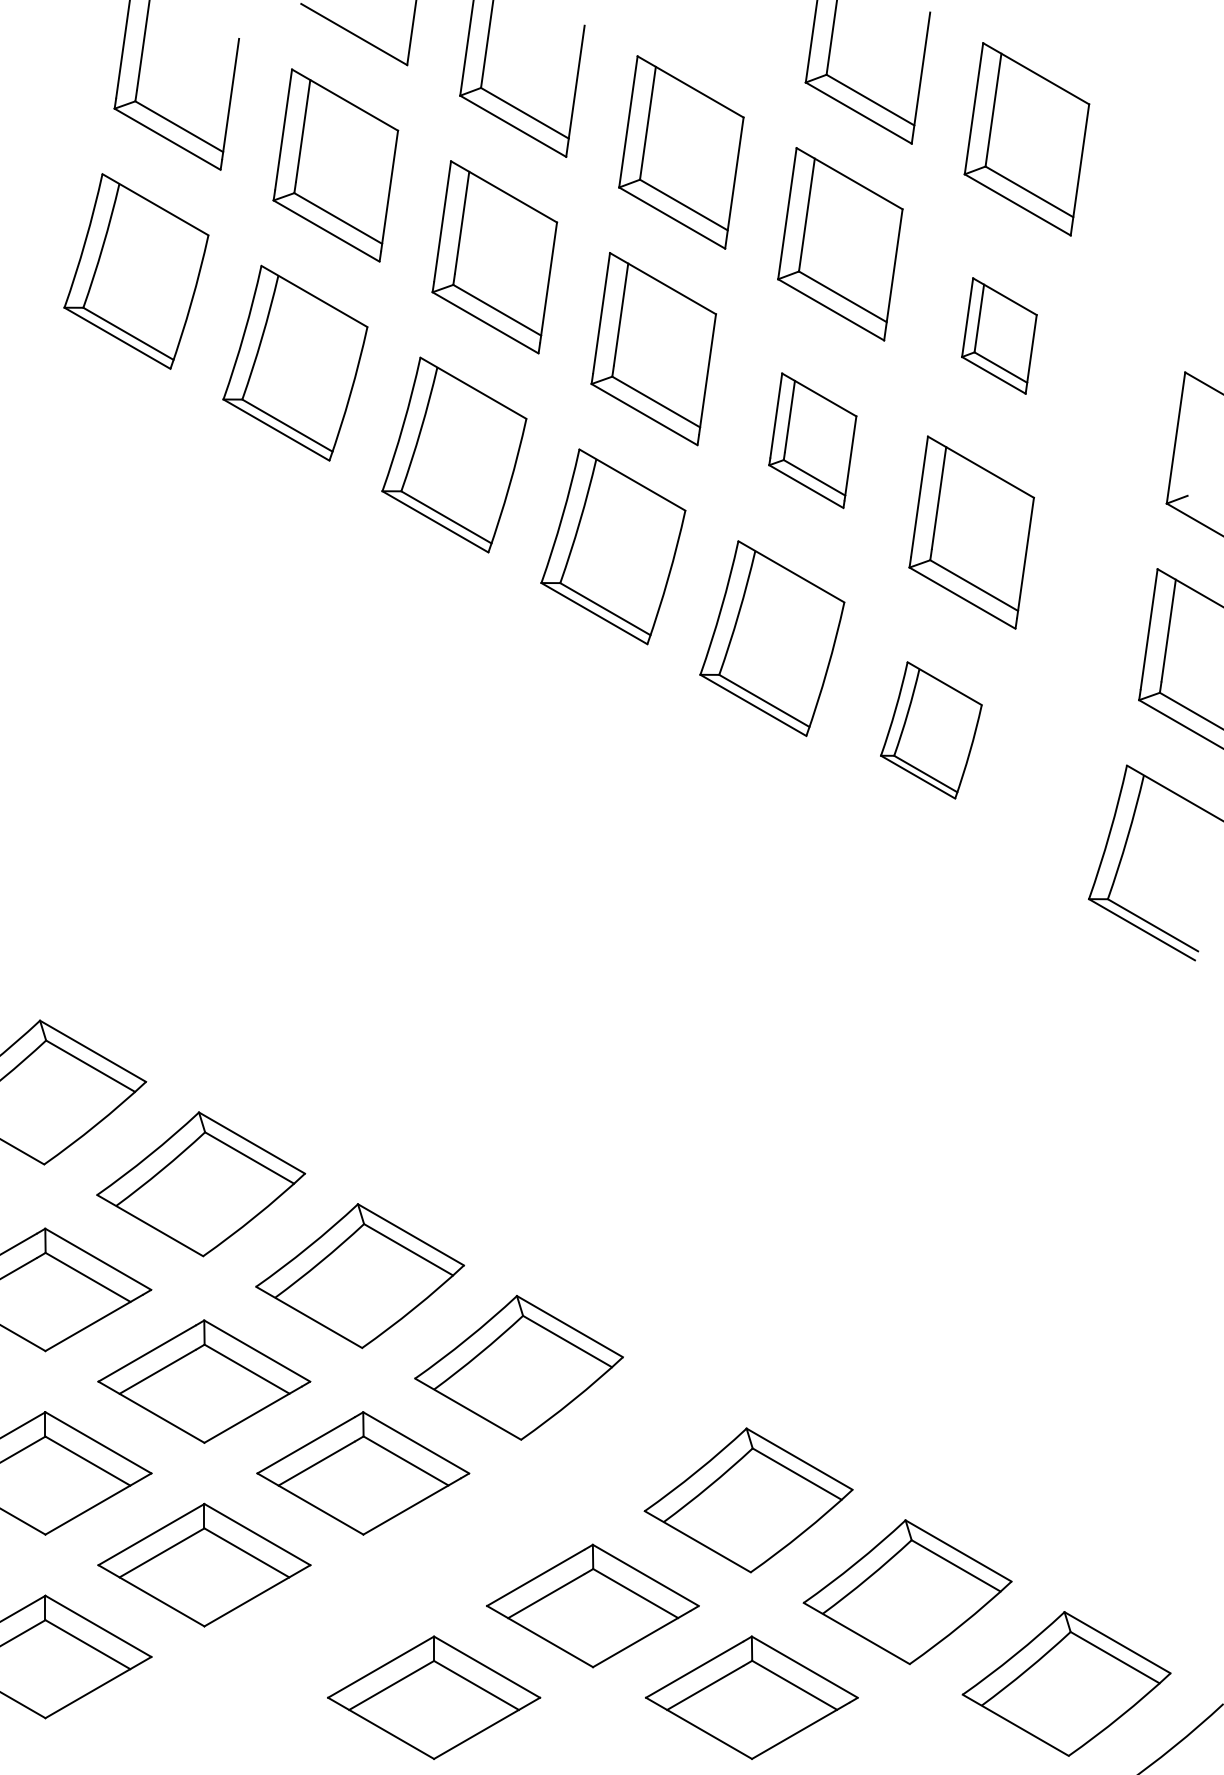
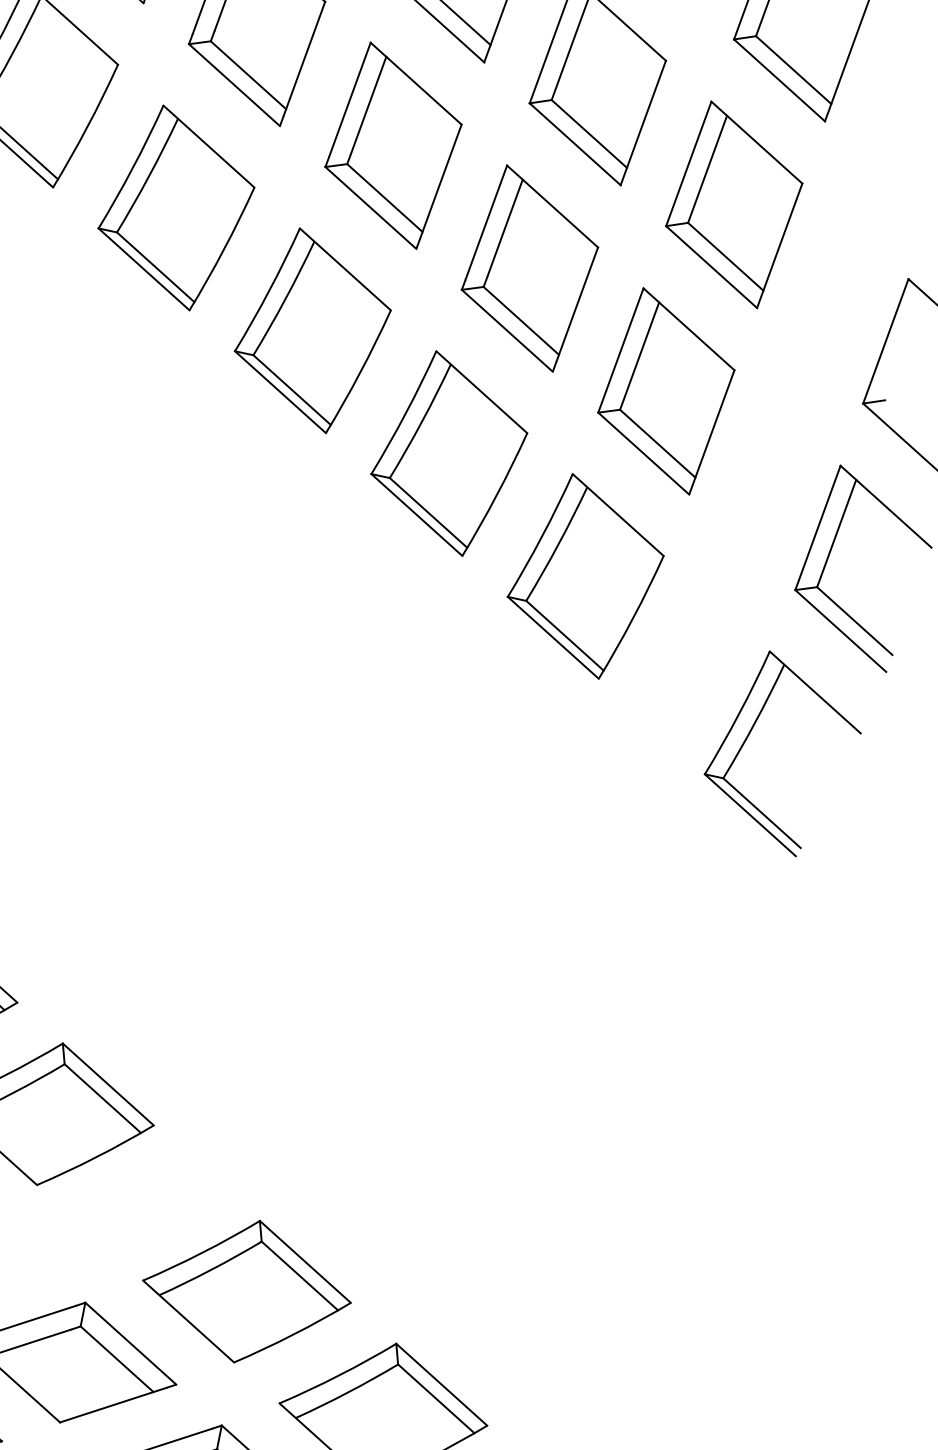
part: (999, 335) -> (734, 204), size x1.67
part: (812, 440) -> (529, 268), size x1.43
part: (931, 730) -> (585, 576), size x1.43

